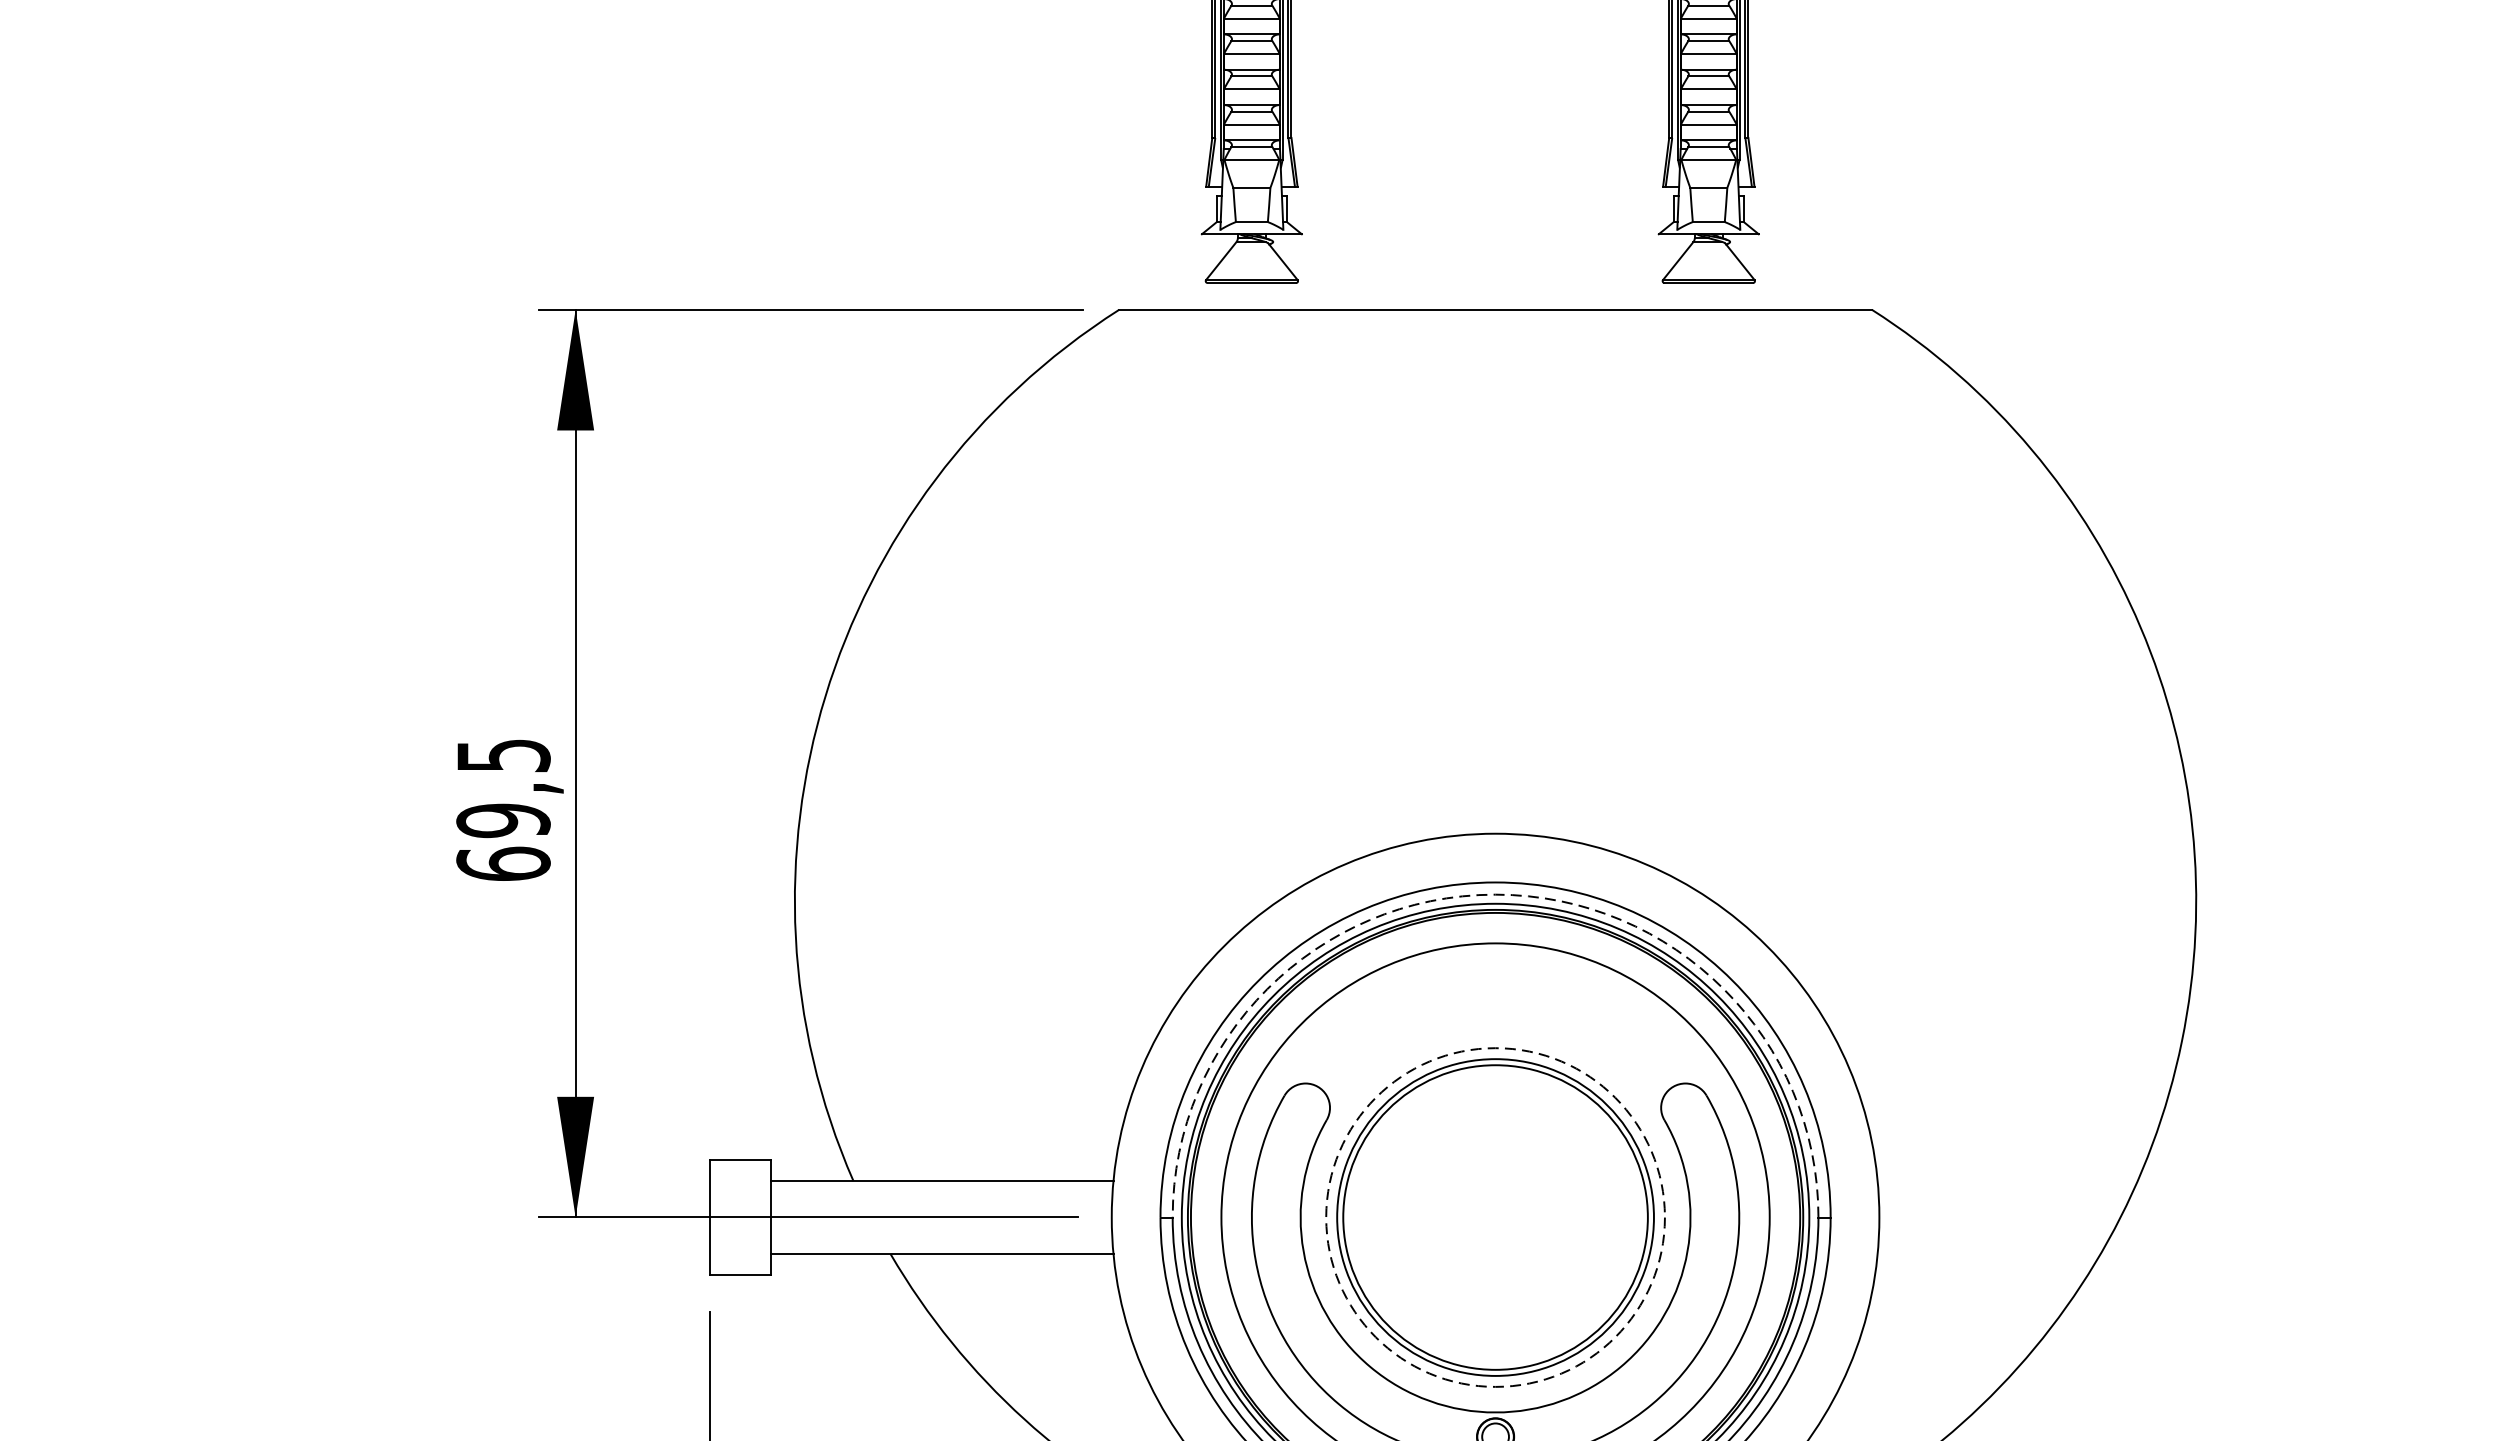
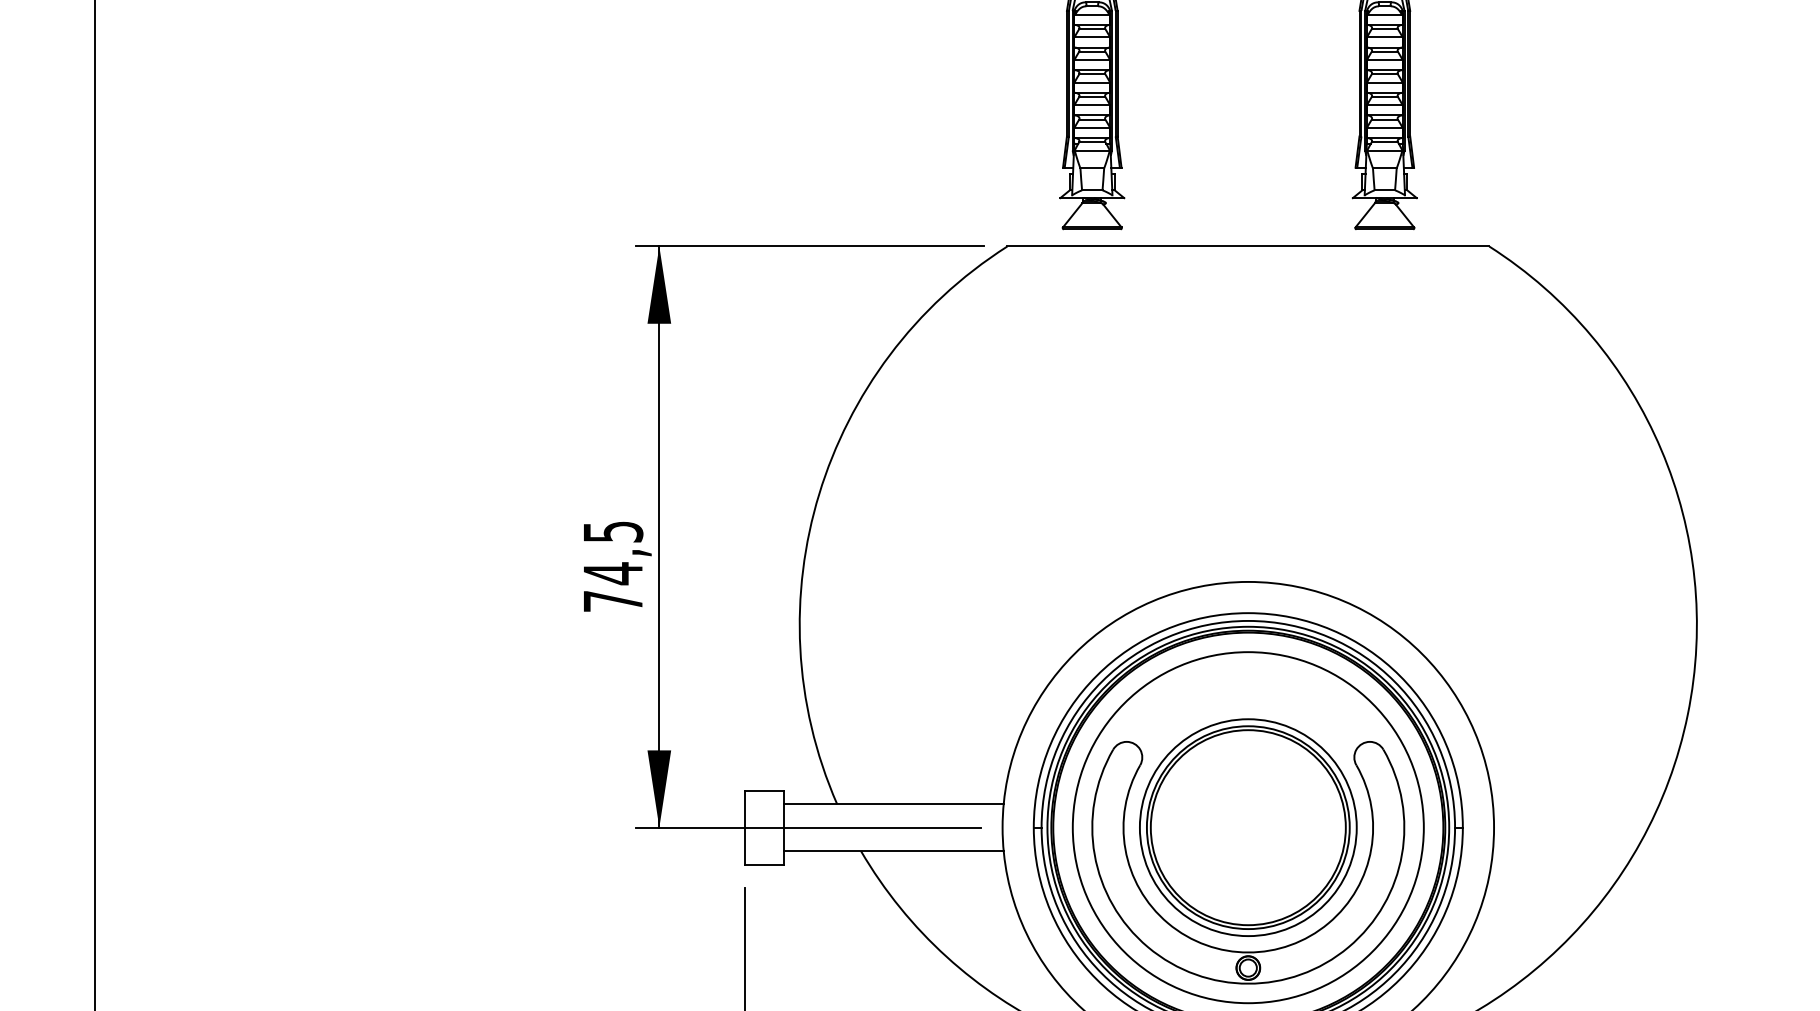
text: (502, 842) -> (612, 587), 69,5 -> 74,5
arc: (1495, 893) -> (1248, 620), dashed -> solid
circle: (1494, 1217) -> (1247, 827), dashed -> solid

